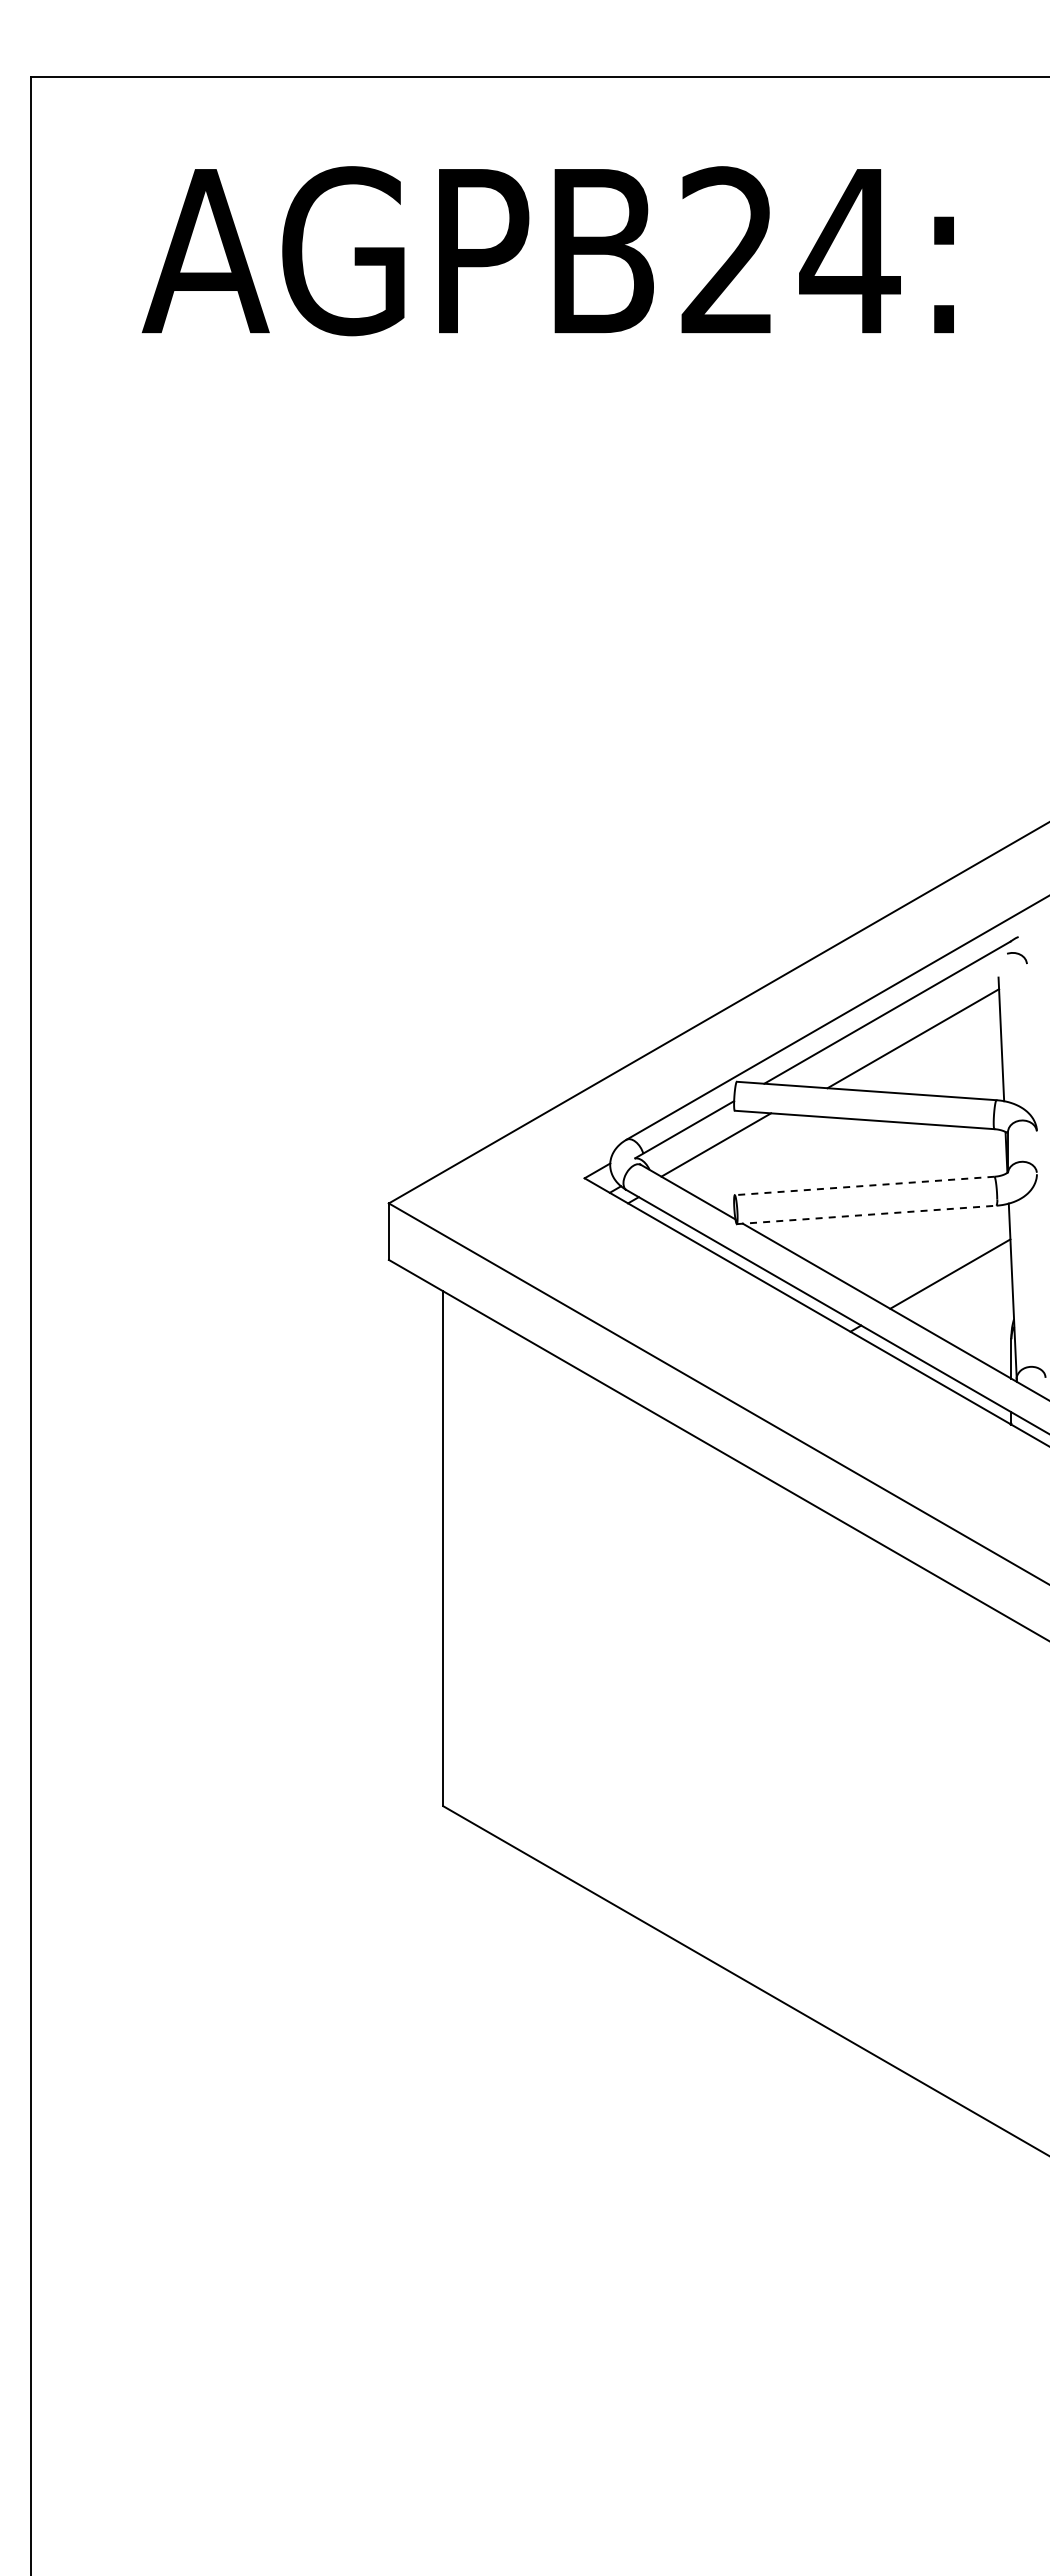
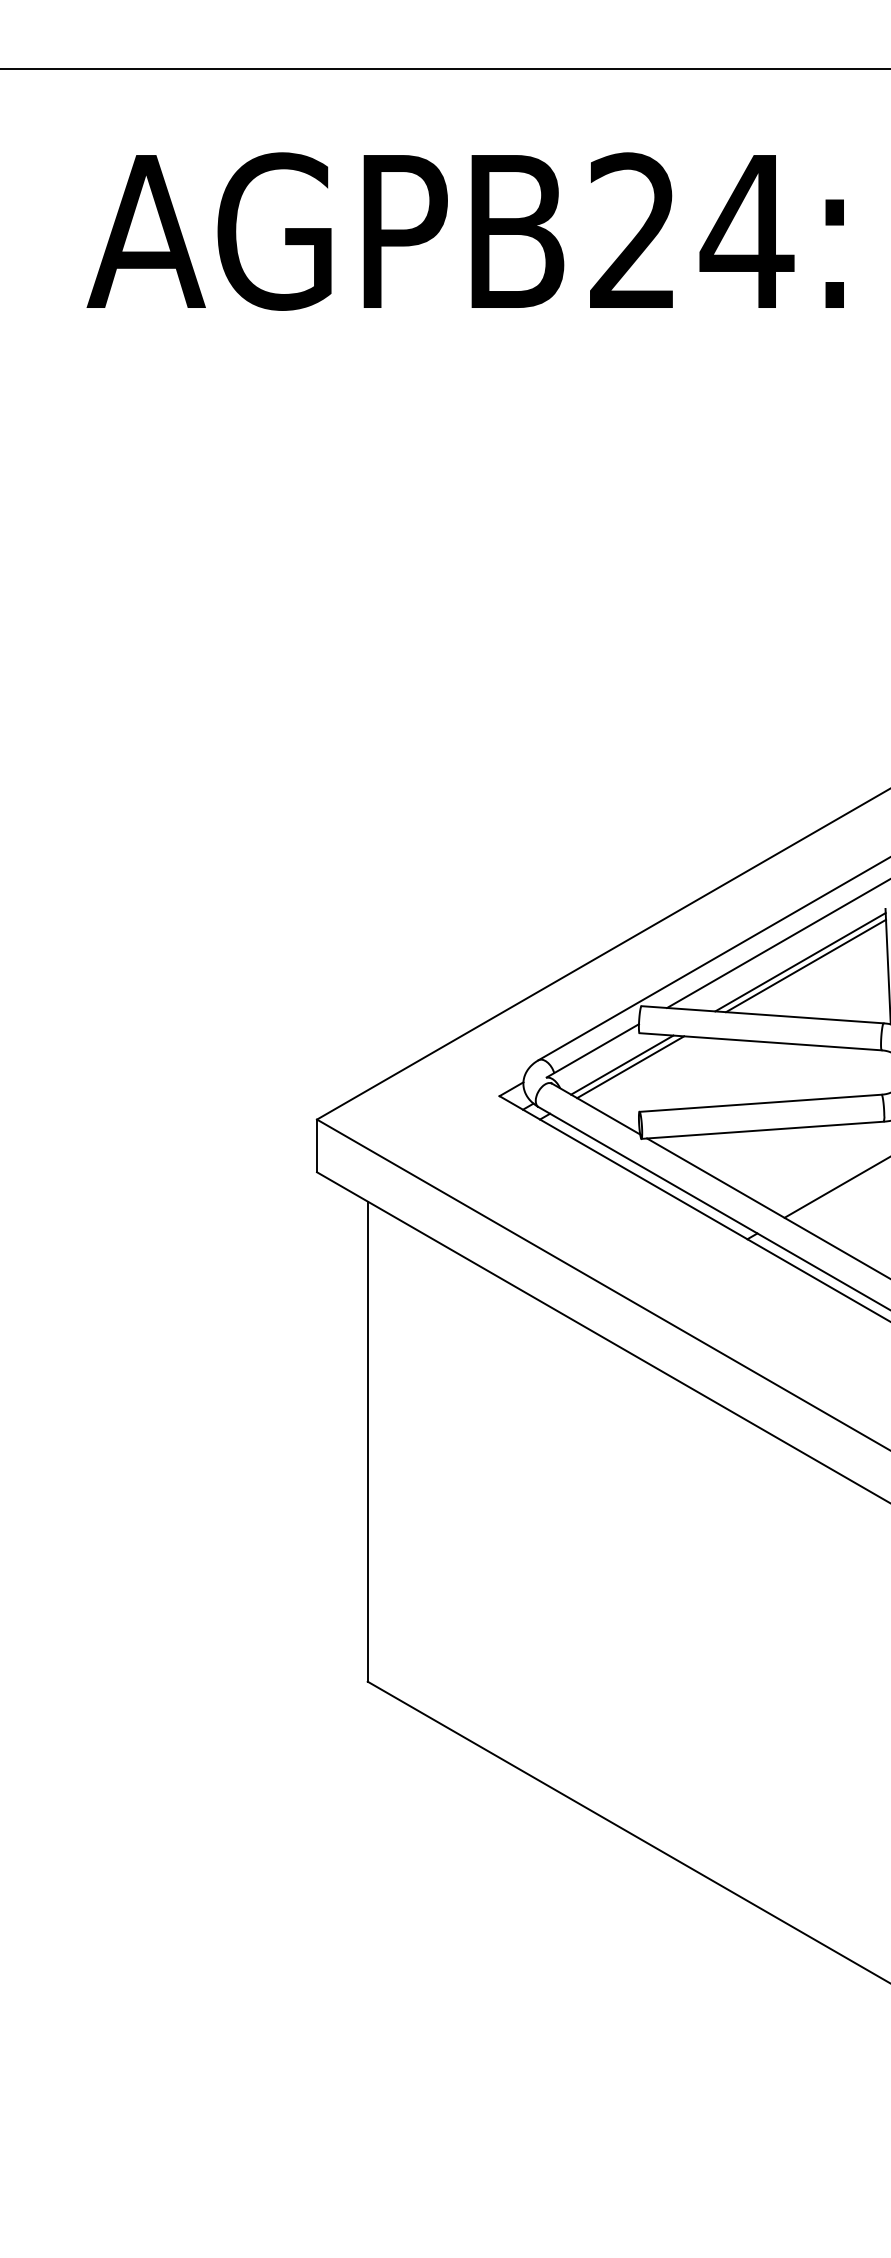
line: (907, 1034) -> (800, 962), added
line: (724, 1147) -> (629, 1067), added
line: (864, 1185) -> (760, 1102), dashed -> solid
line: (867, 1214) -> (763, 1129), dashed -> solid

